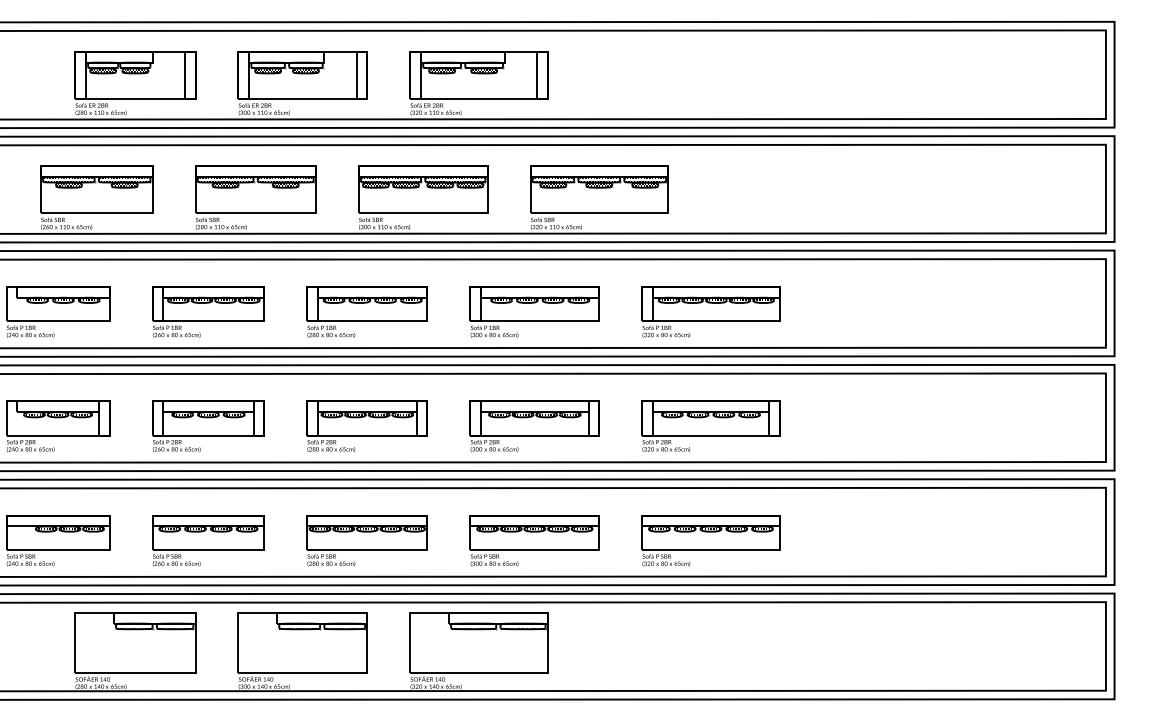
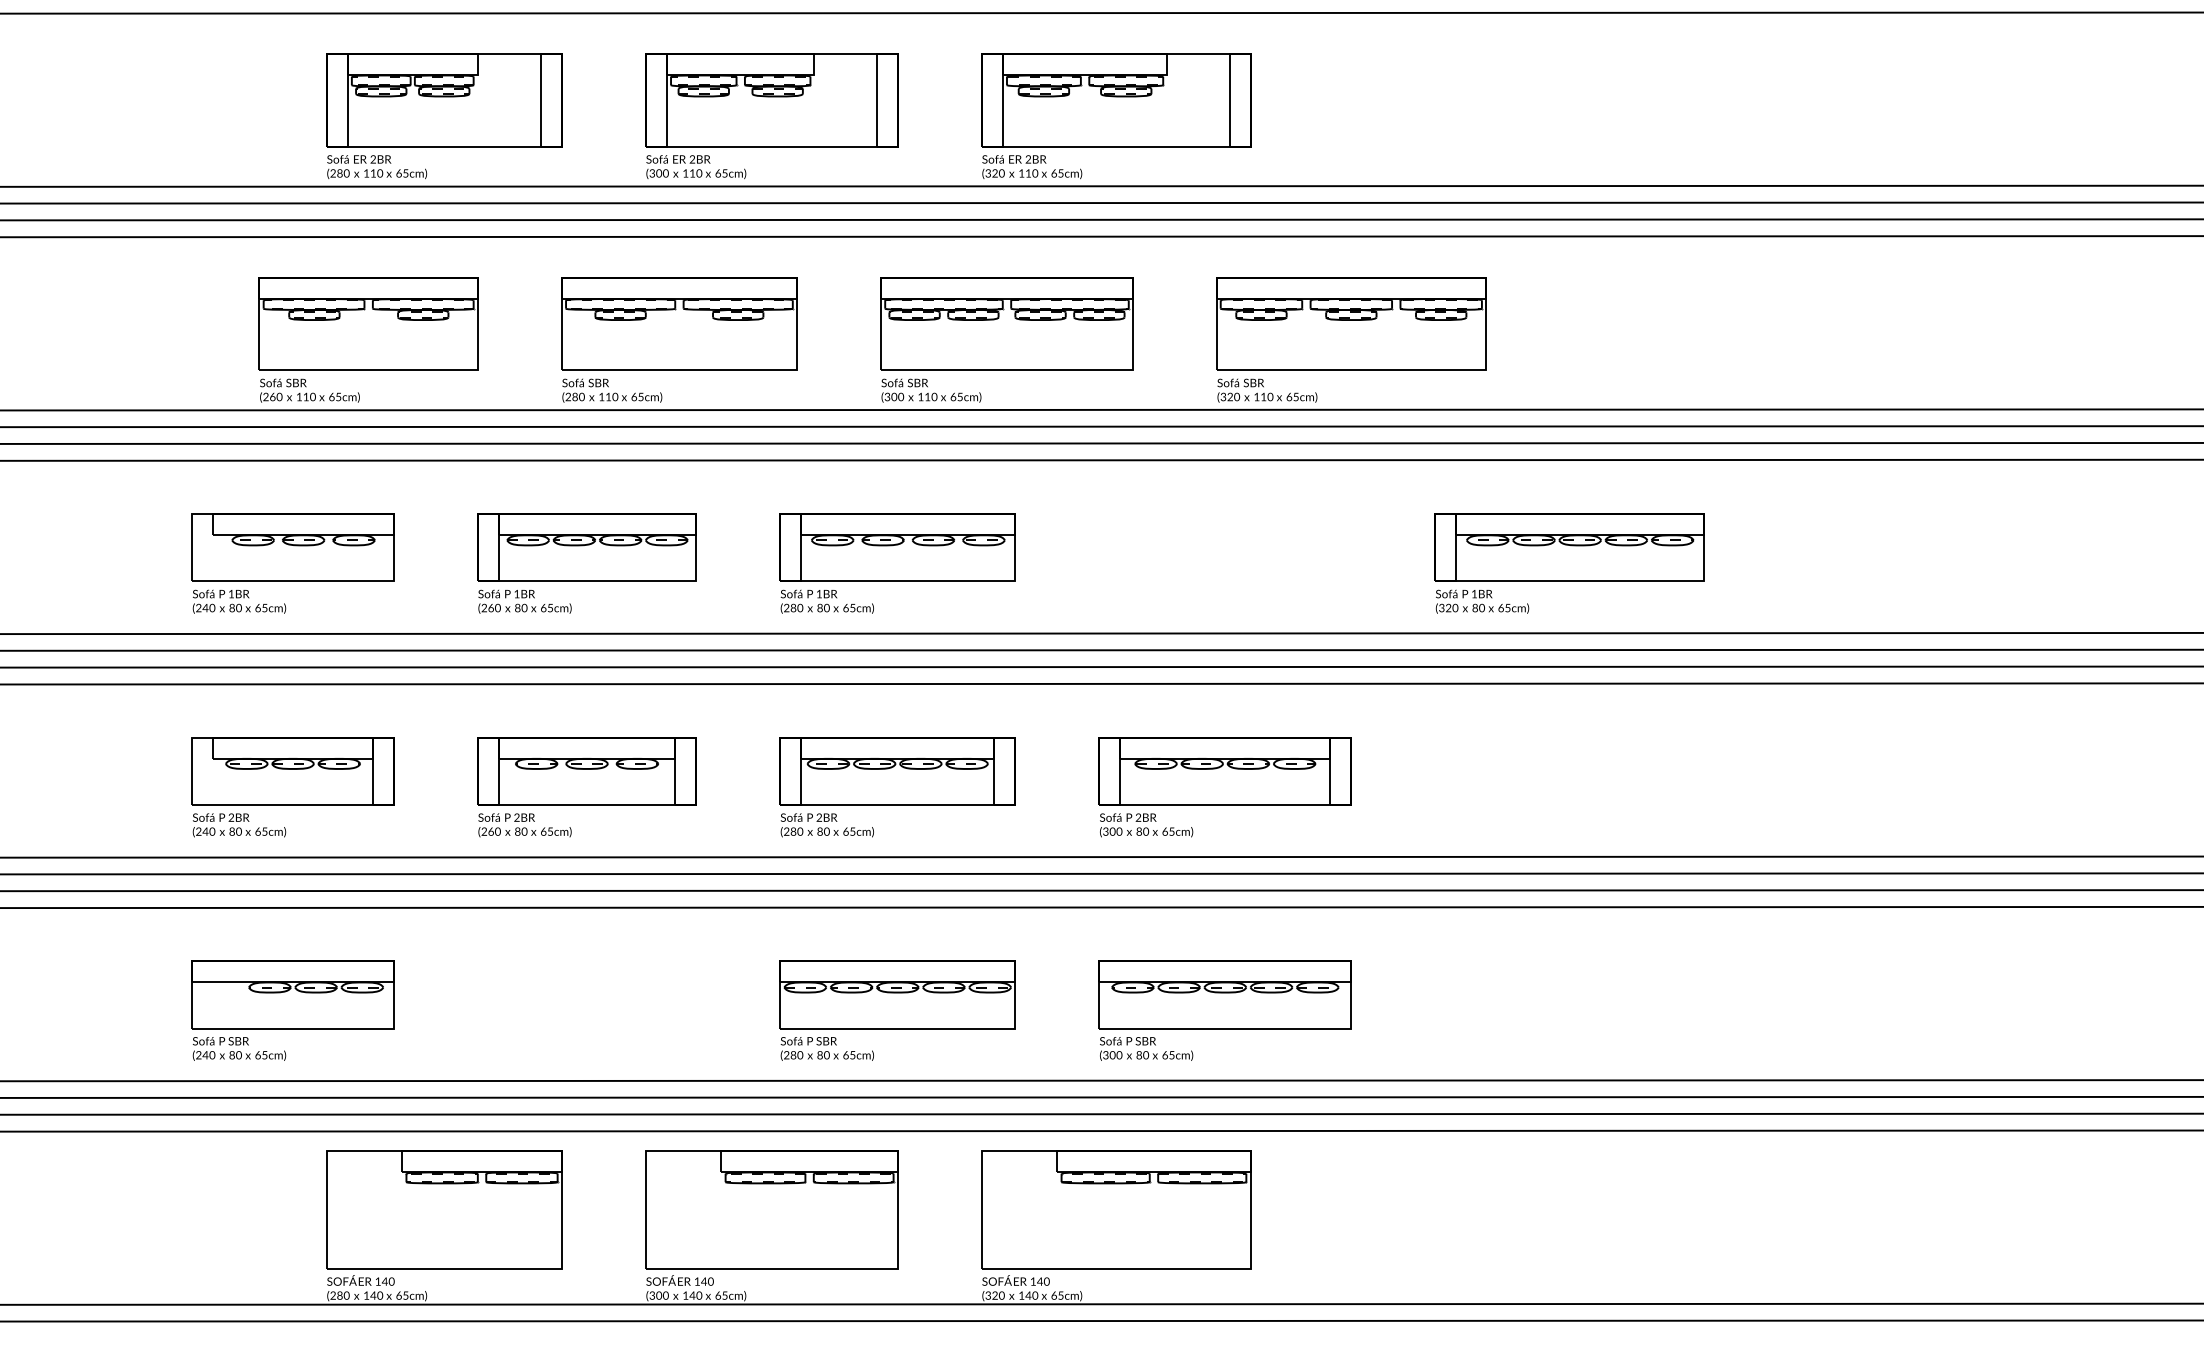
part: (534, 311) -> (1224, 562), removed
part: (710, 426) -> (1568, 786), removed
part: (208, 540) -> (587, 1009), removed
part: (710, 540) -> (1568, 1009), removed

